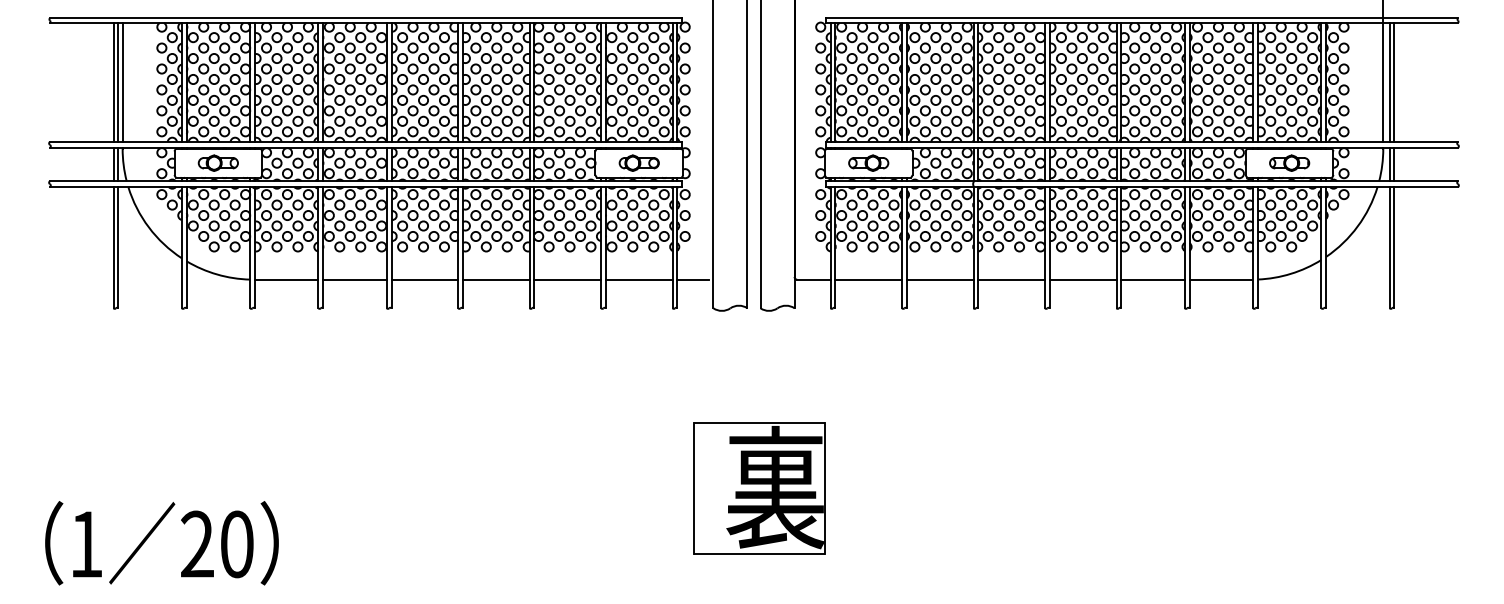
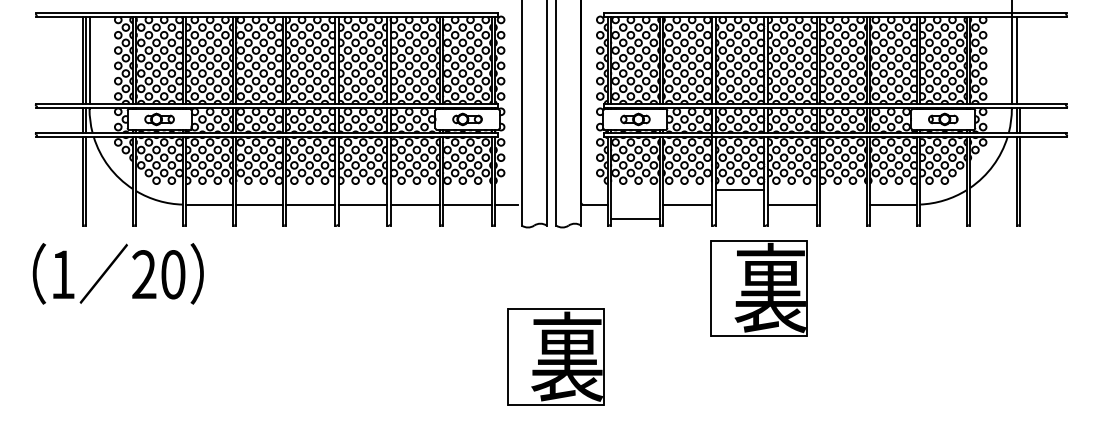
line: (1394, 81) -> (1020, 59), removed
line: (868, 279) -> (635, 218), moved
line: (1011, 279) -> (739, 189), moved
line: (1152, 279) -> (843, 204), removed
part: (1037, 394) -> (758, 288), added
text: (161, 543) -> (117, 274), moved

